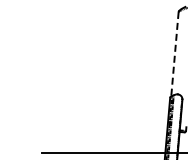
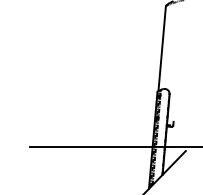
line: (175, 54) -> (162, 49), dashed -> solid

